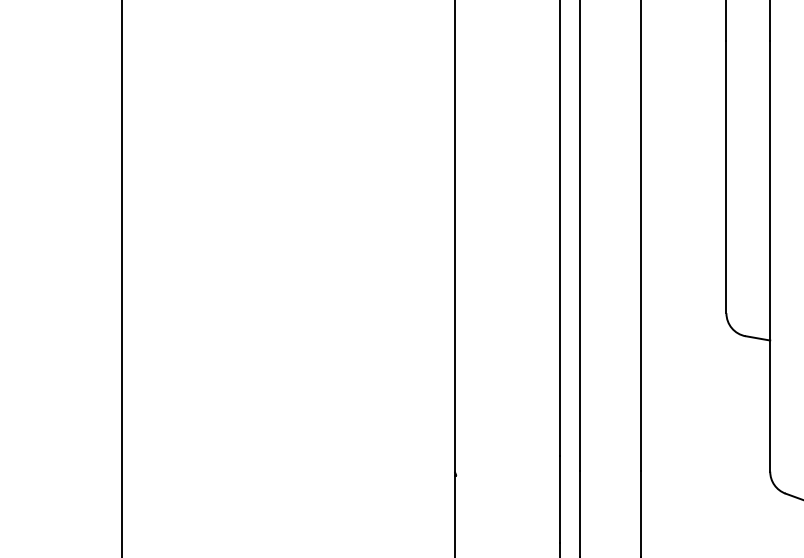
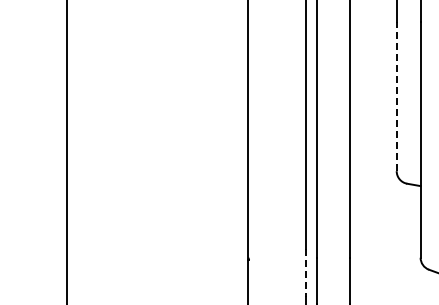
line: (726, 176) -> (396, 96), solid -> dashed
line: (559, 498) -> (305, 272), solid -> dashed

